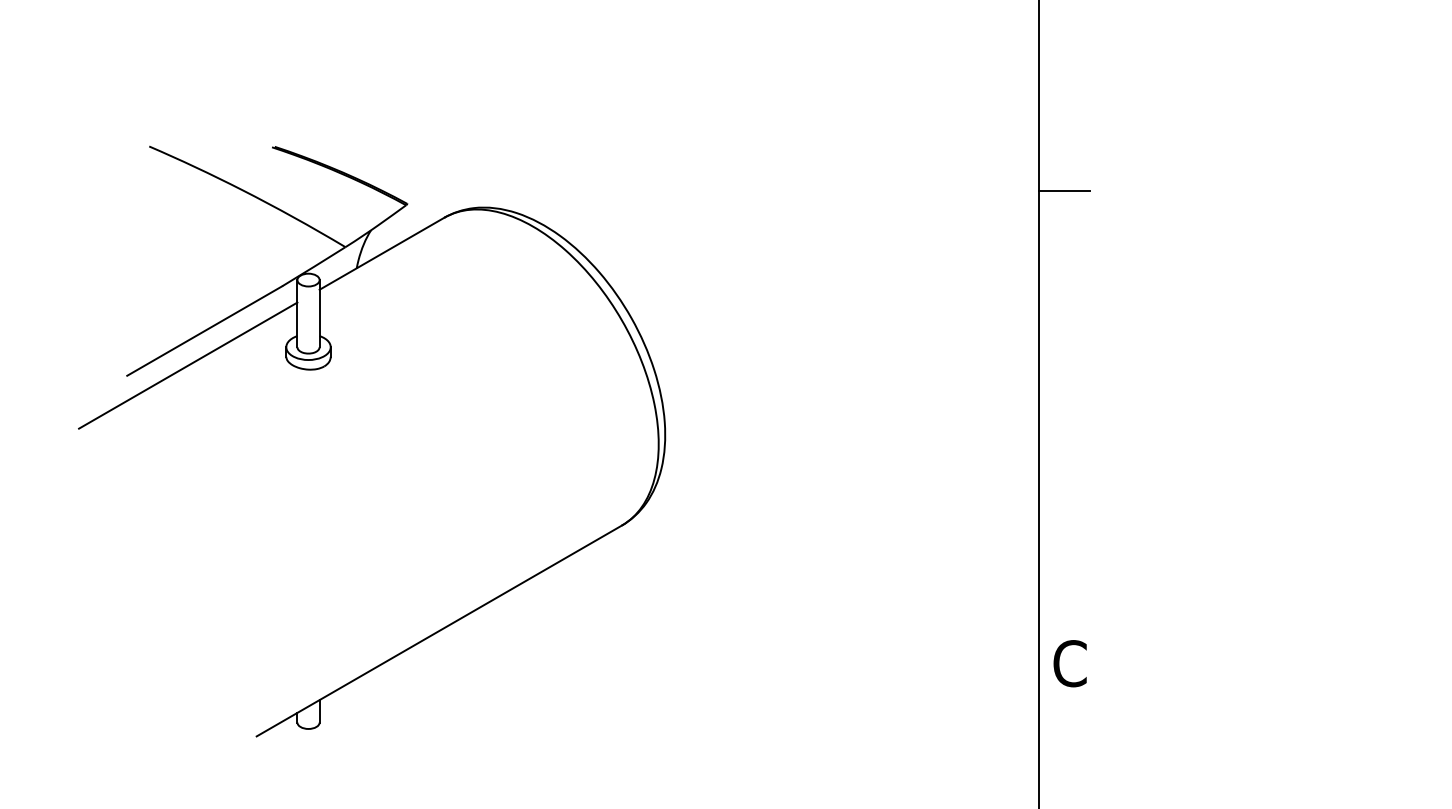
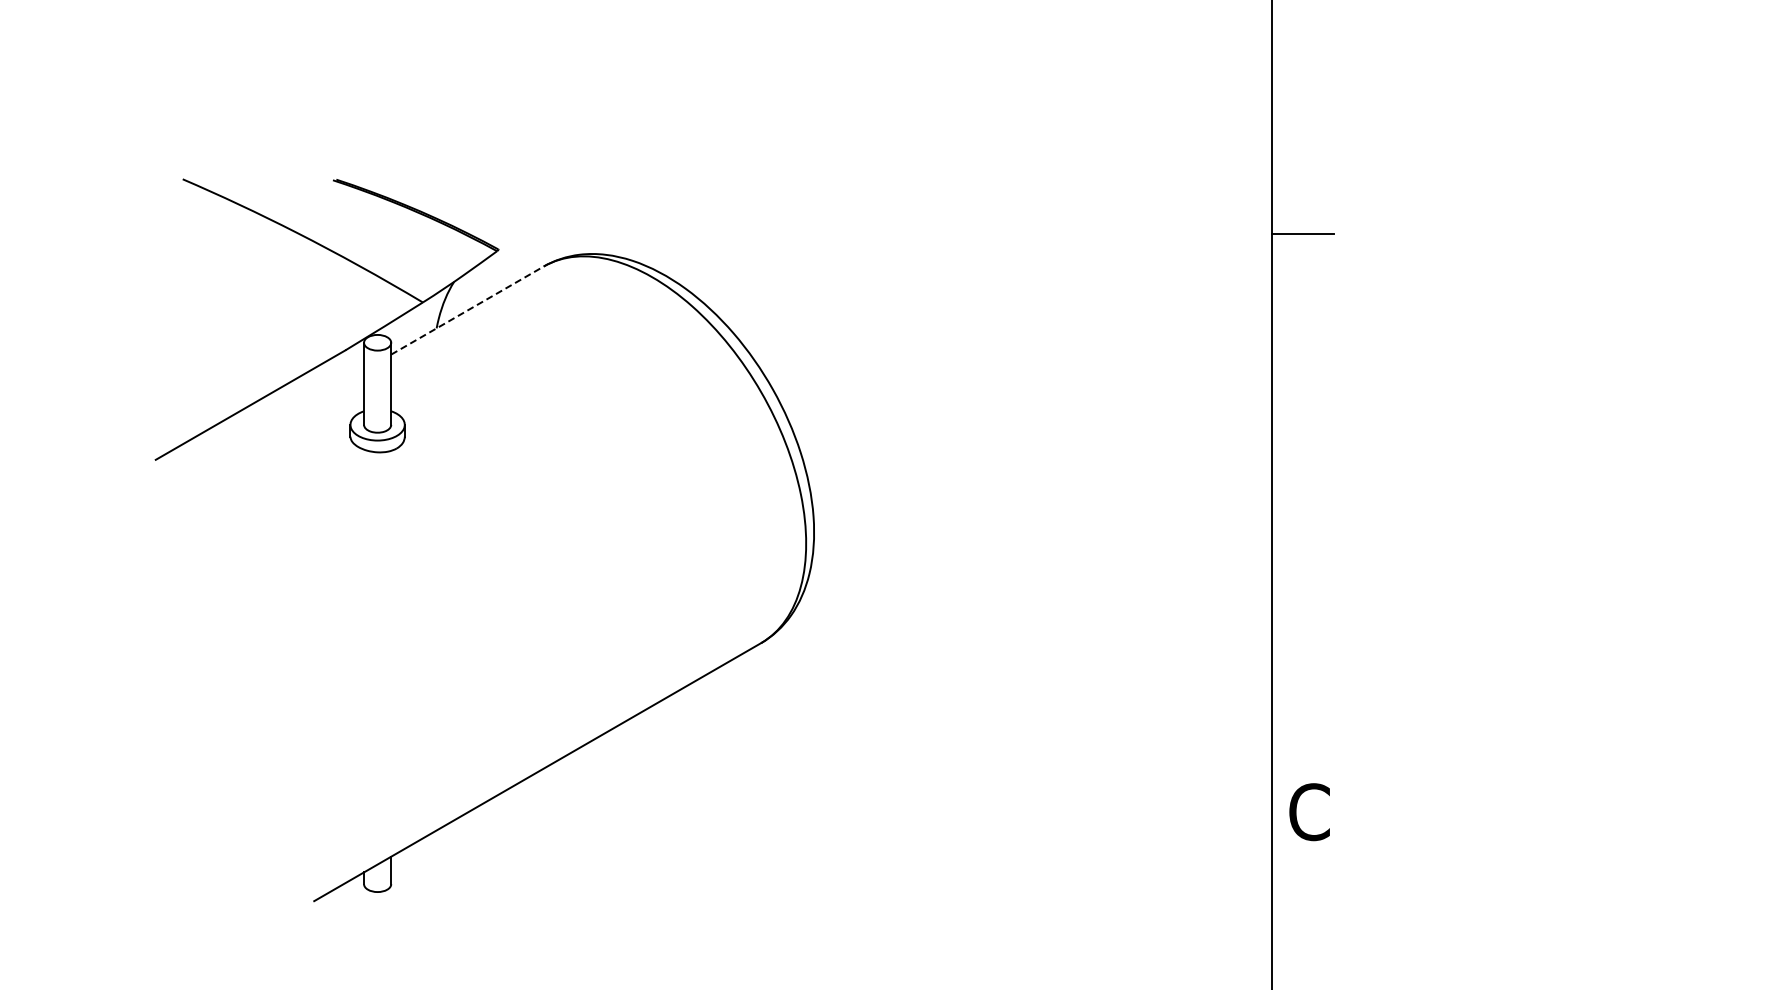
line: (381, 253) -> (467, 310), solid -> dashed
line: (188, 365) -> (230, 447), removed

